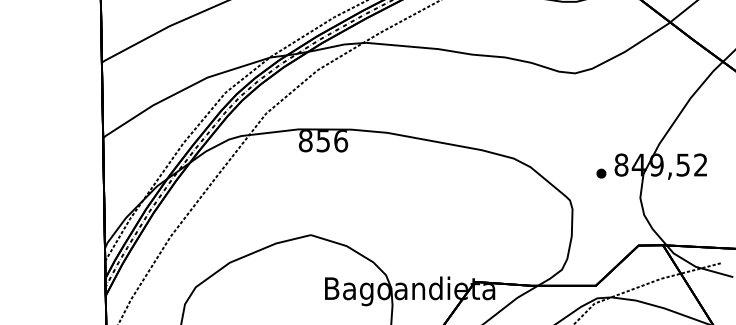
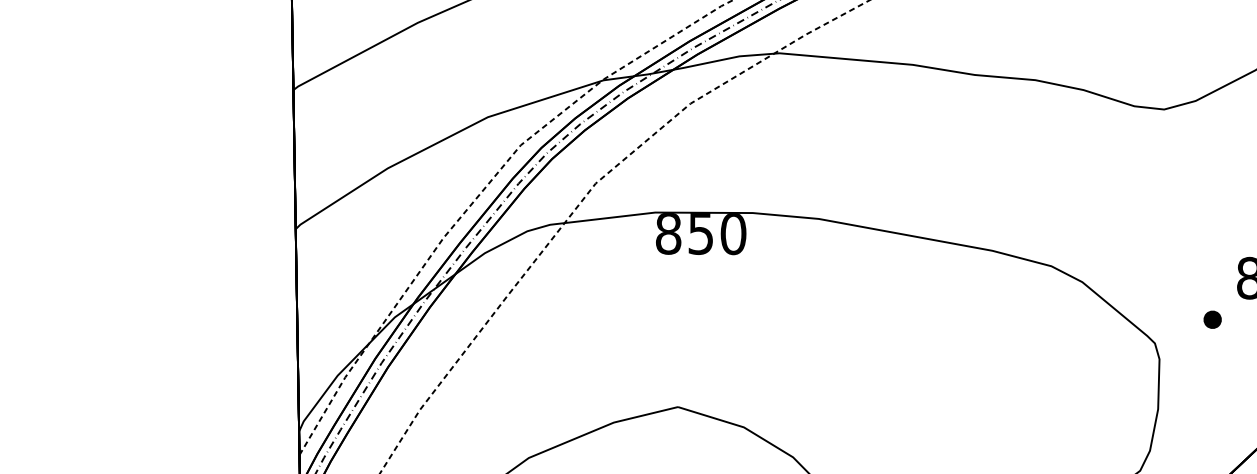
text: (341, 141) -> (734, 234), 856 -> 850
part: (601, 173) -> (1212, 319), moved

